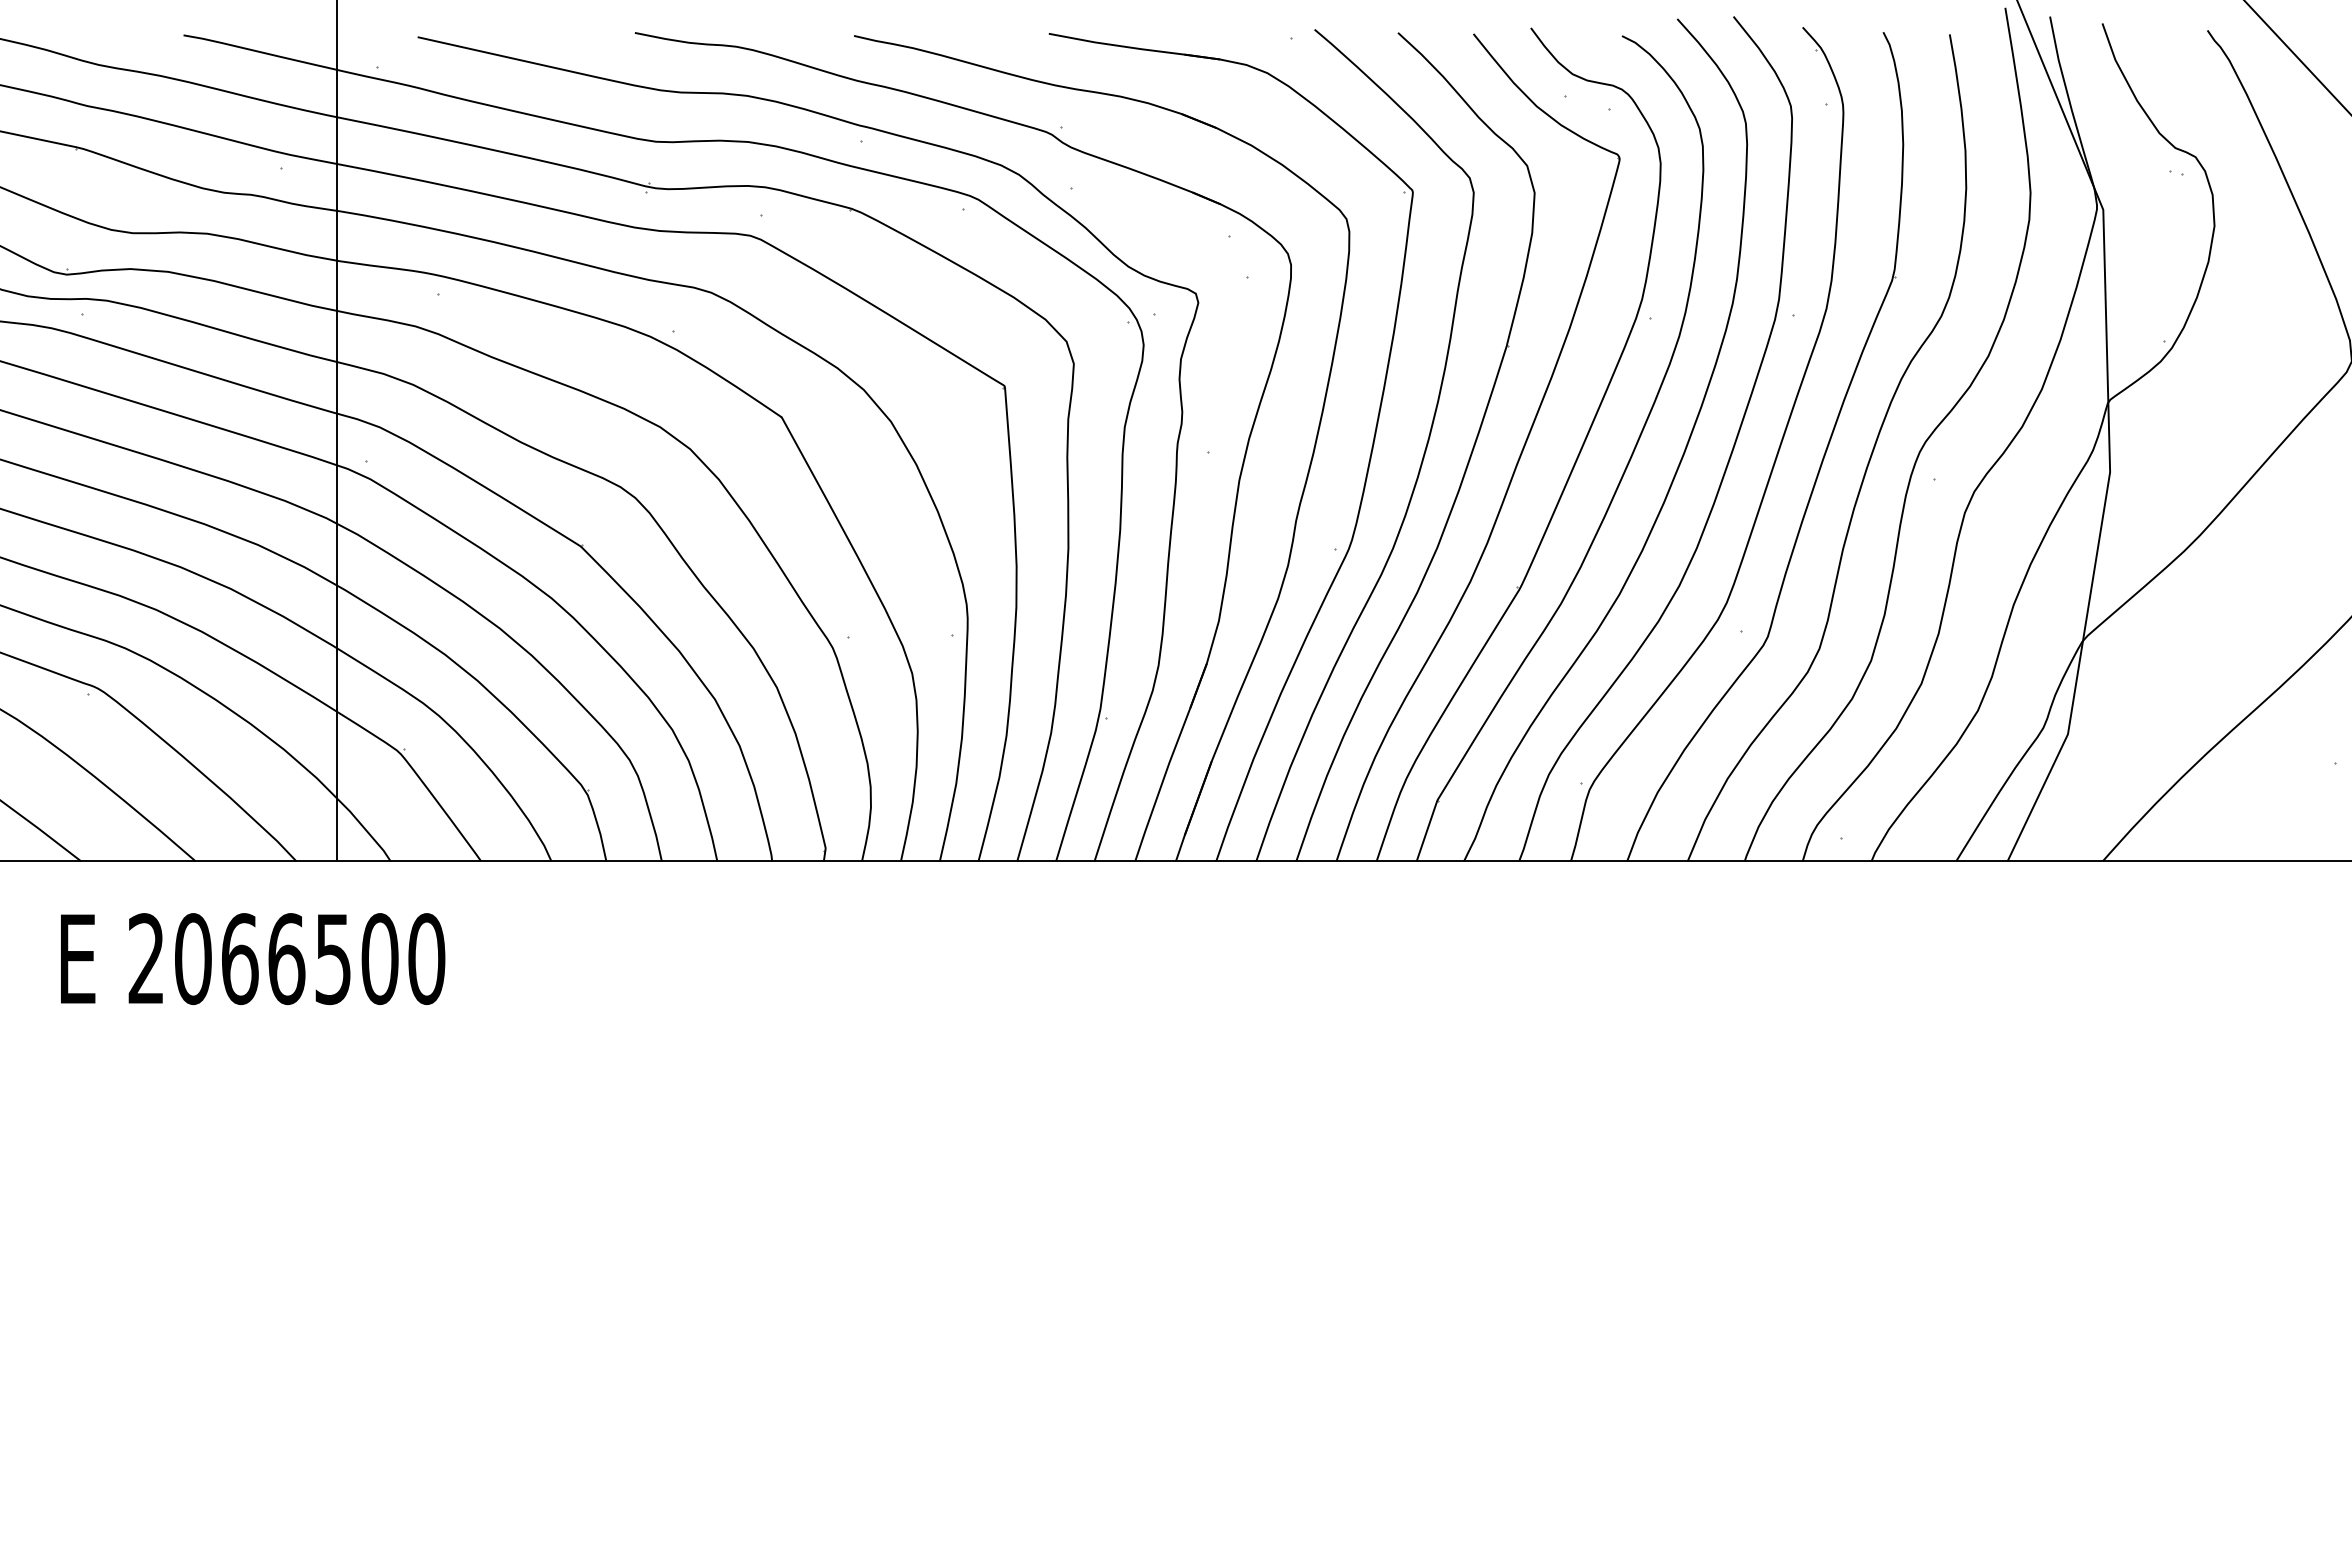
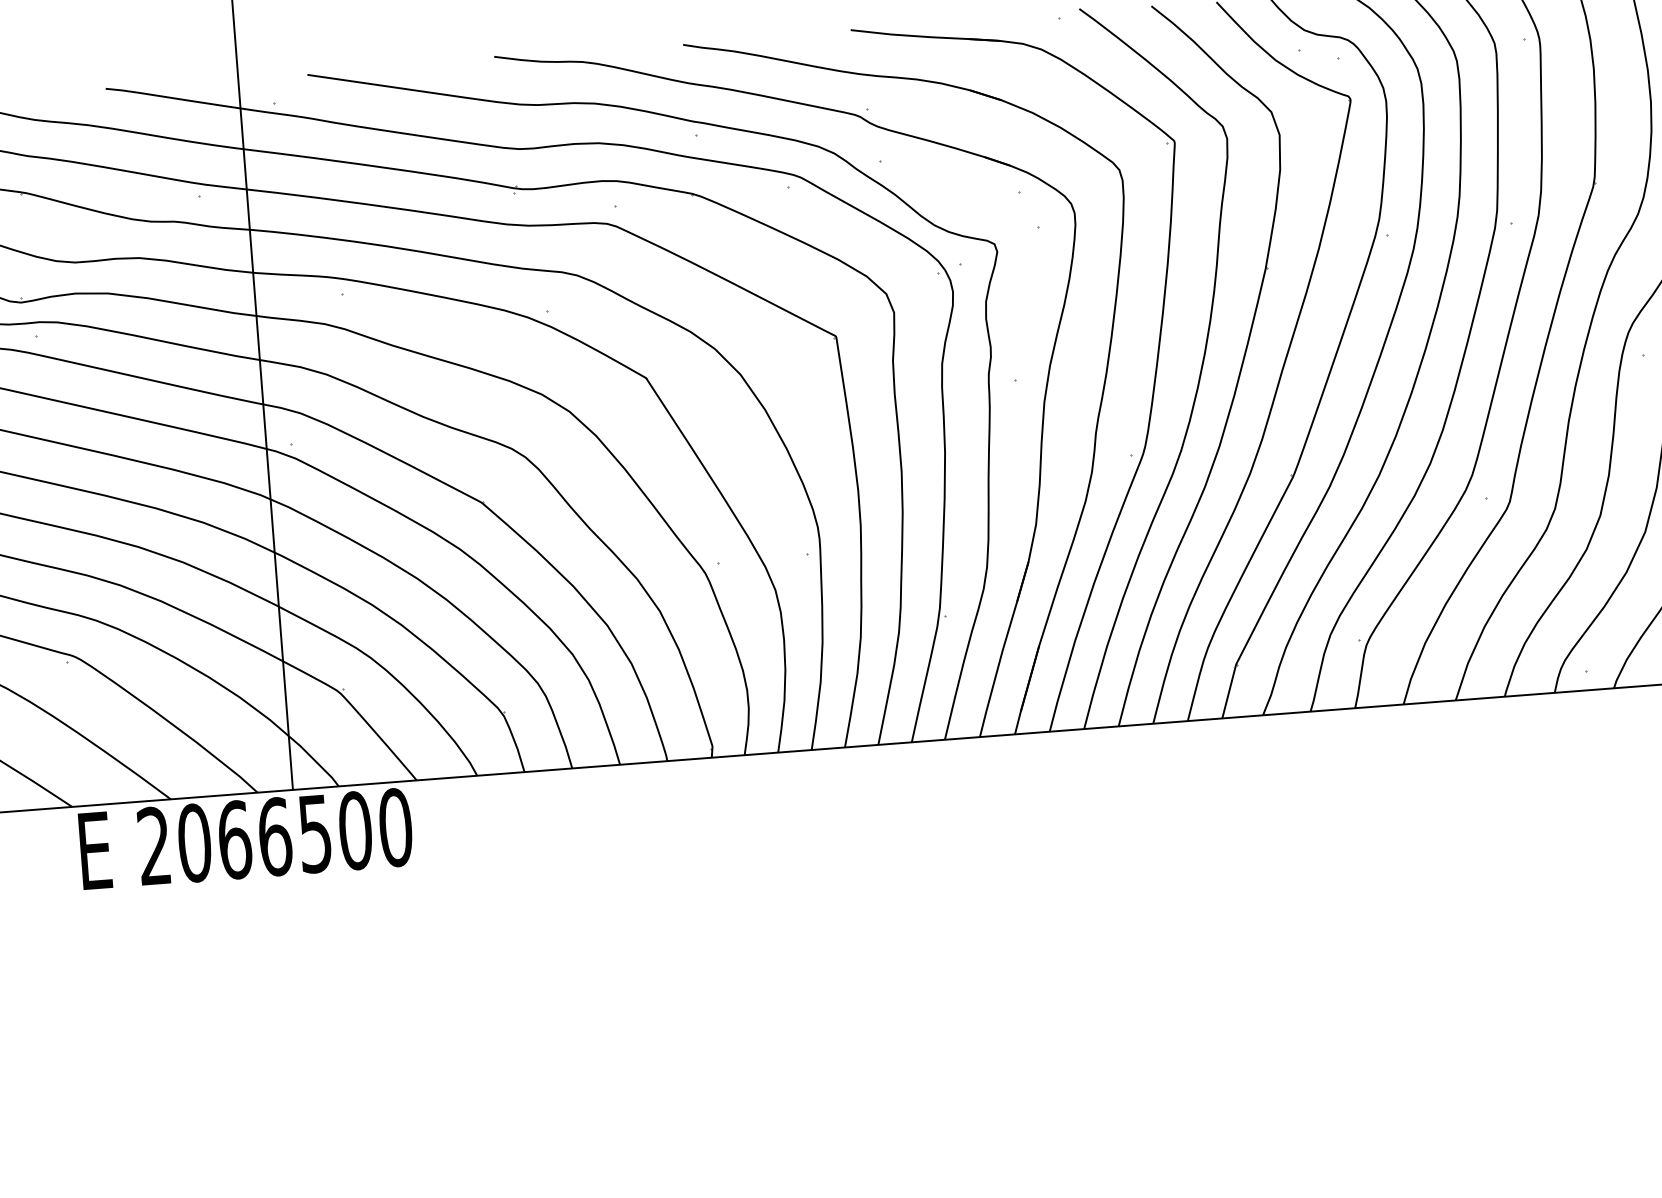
text: (253, 959) -> (246, 839), moved

